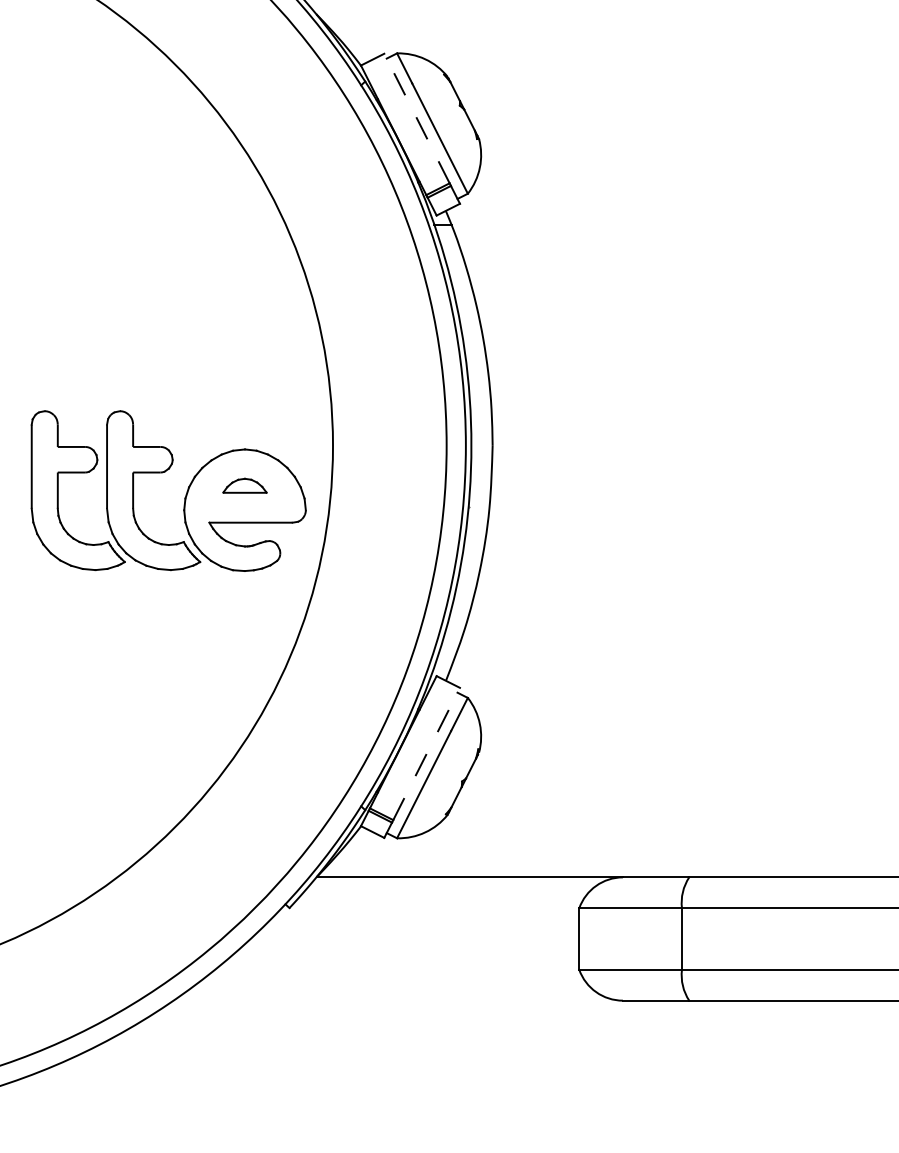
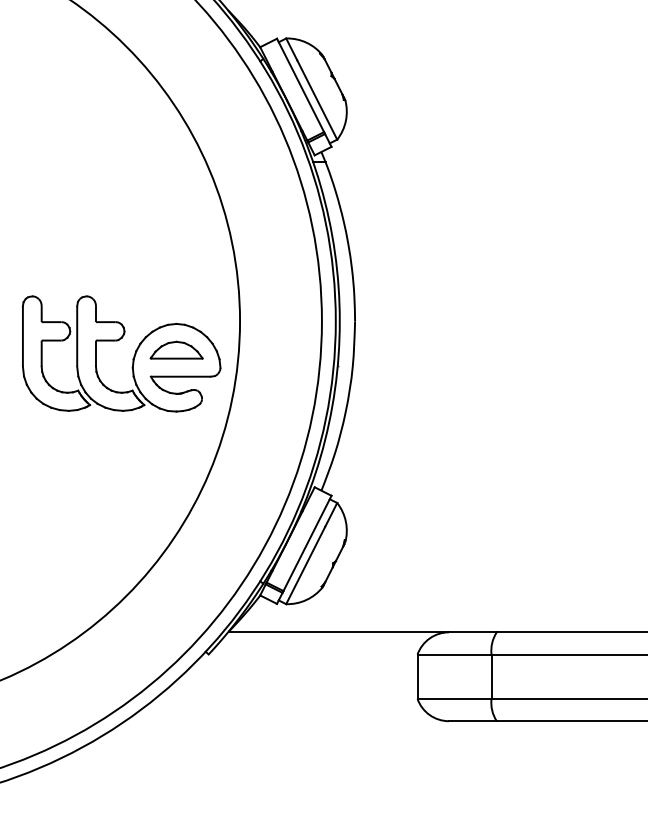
line: (416, 118) -> (300, 85), dashed -> solid
part: (244, 484) -> (176, 349), size x1.67
line: (426, 752) -> (307, 542), dashed -> solid

